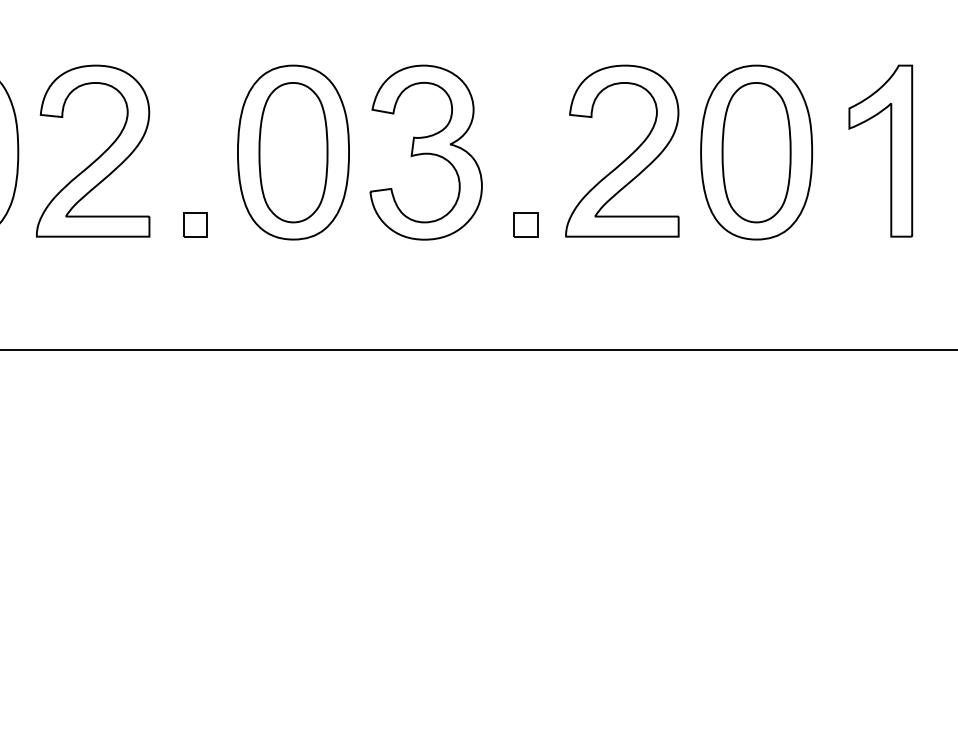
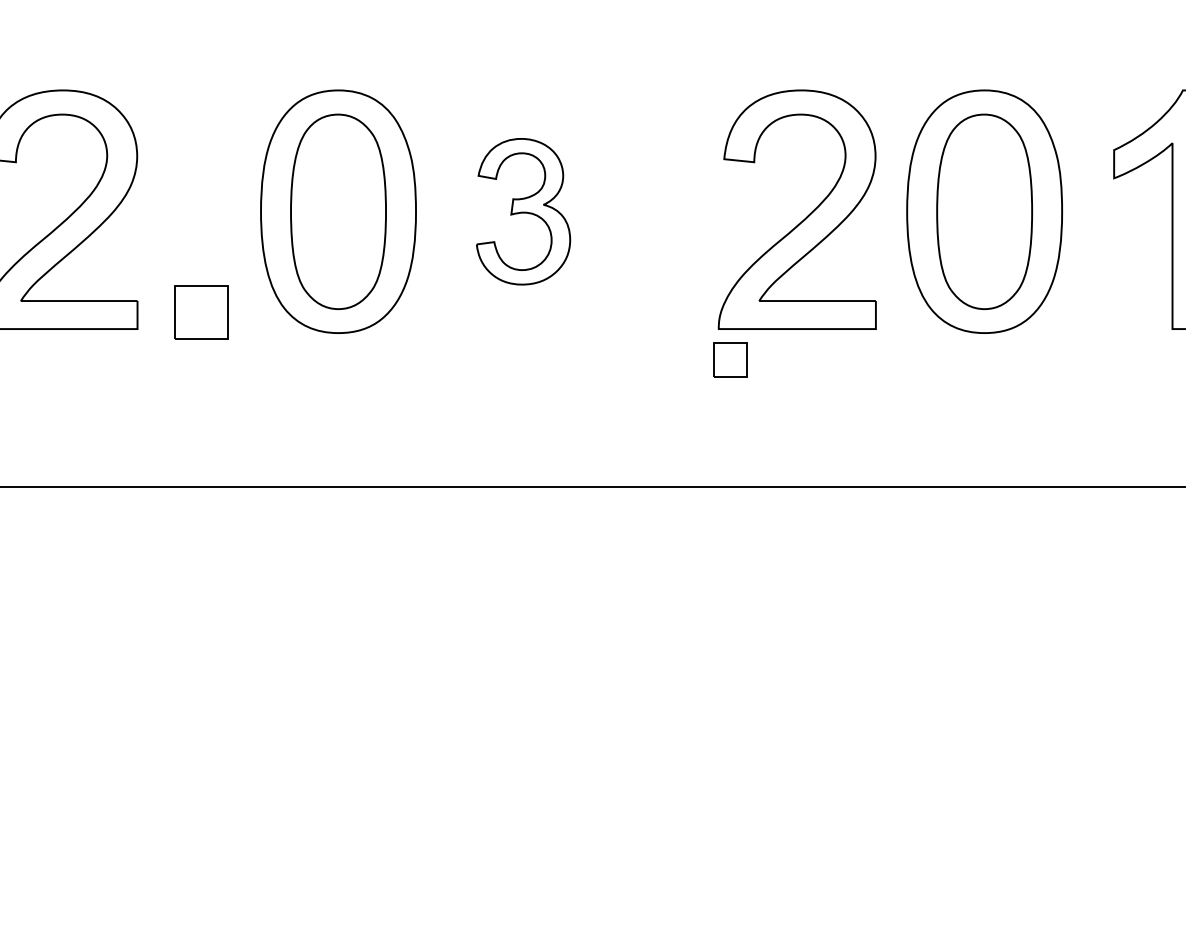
part: (425, 152) -> (522, 211), size x0.6
part: (195, 224) -> (201, 312), size x1.6
part: (525, 224) -> (729, 359), moved

